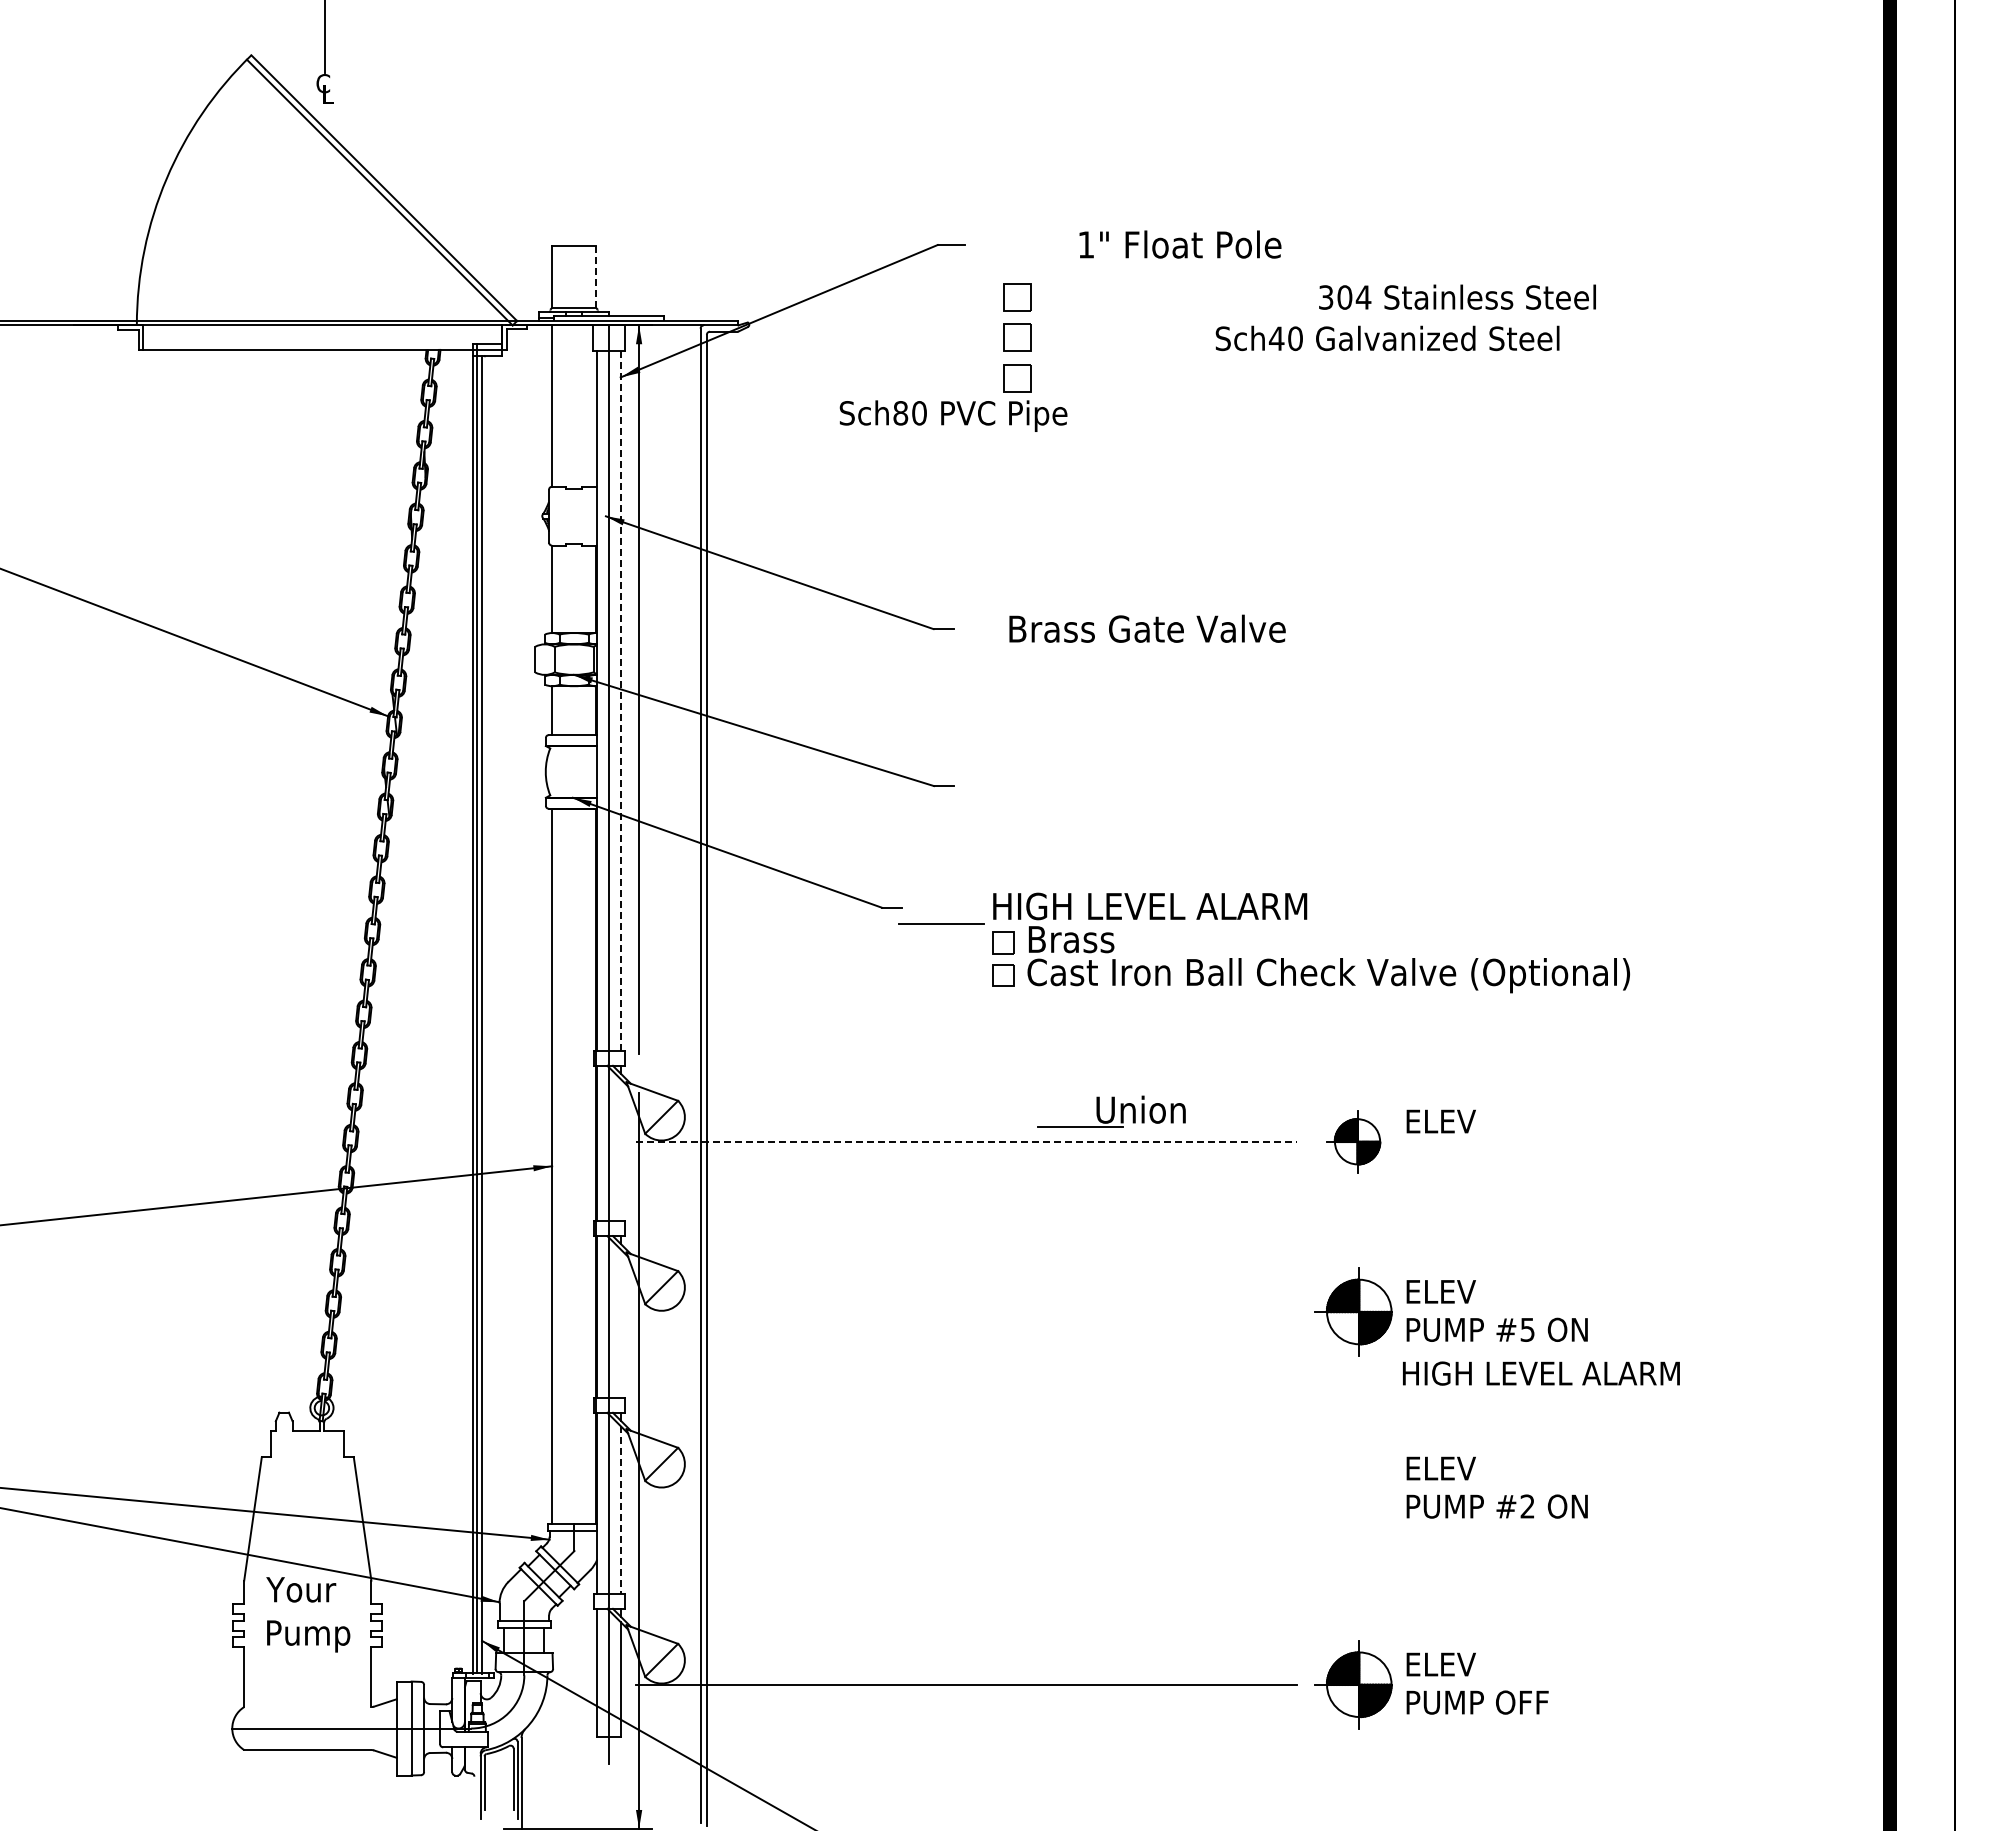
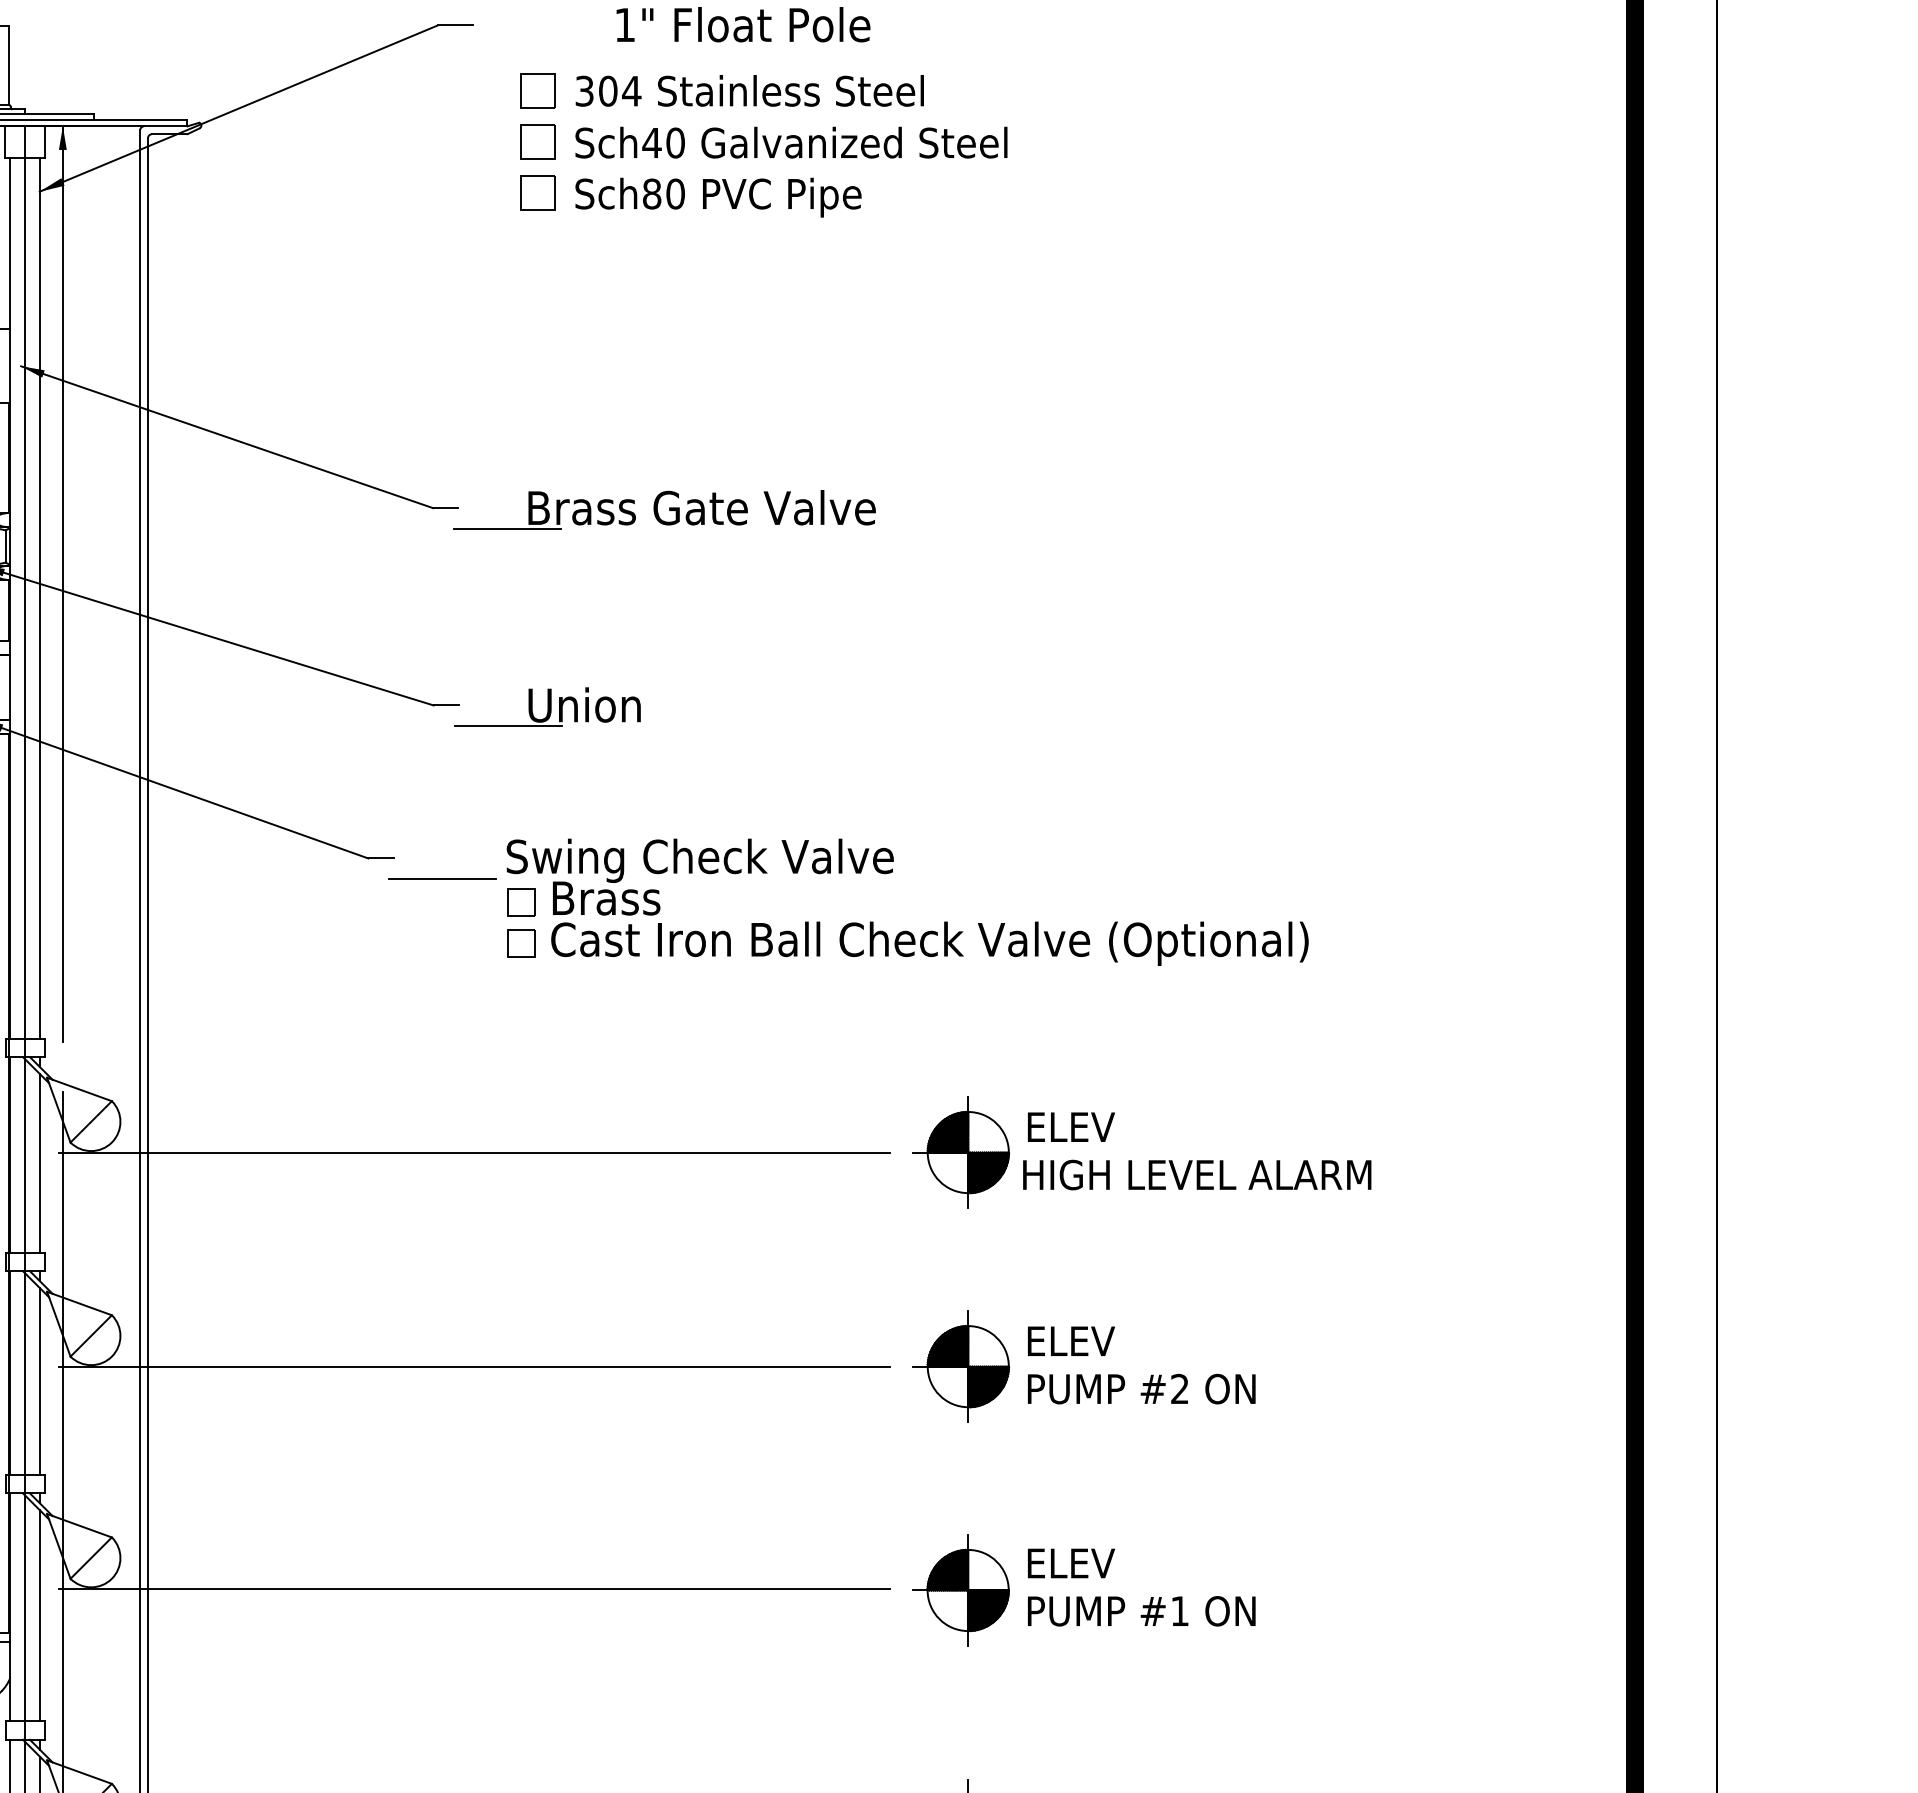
line: (596, 276) -> (9, 64), dashed -> solid
text: (1457, 296) -> (749, 89), moved
text: (1387, 338) -> (791, 142), moved
text: (953, 415) -> (718, 196), moved
line: (992, 645) -> (507, 528), added
line: (620, 701) -> (39, 599), dashed -> solid
text: (1149, 909) -> (704, 860), HIGH LEVEL ALARM -> Swing Check Valve
part: (1111, 1111) -> (547, 707), moved
line: (967, 1141) -> (475, 1152), dashed -> solid
part: (1353, 1141) -> (961, 1152), size x1.43
line: (620, 1150) -> (39, 1163), added
line: (966, 1312) -> (474, 1367), added
line: (620, 1323) -> (39, 1381), added
text: (1527, 1329) -> (1179, 1388), #5 -> #2
text: (1541, 1373) -> (1197, 1174), moved
line: (966, 1488) -> (474, 1588), added
part: (1353, 1489) -> (961, 1589), added
text: (1527, 1506) -> (1179, 1611), #2 -> #1
line: (620, 1510) -> (39, 1616), dashed -> solid

